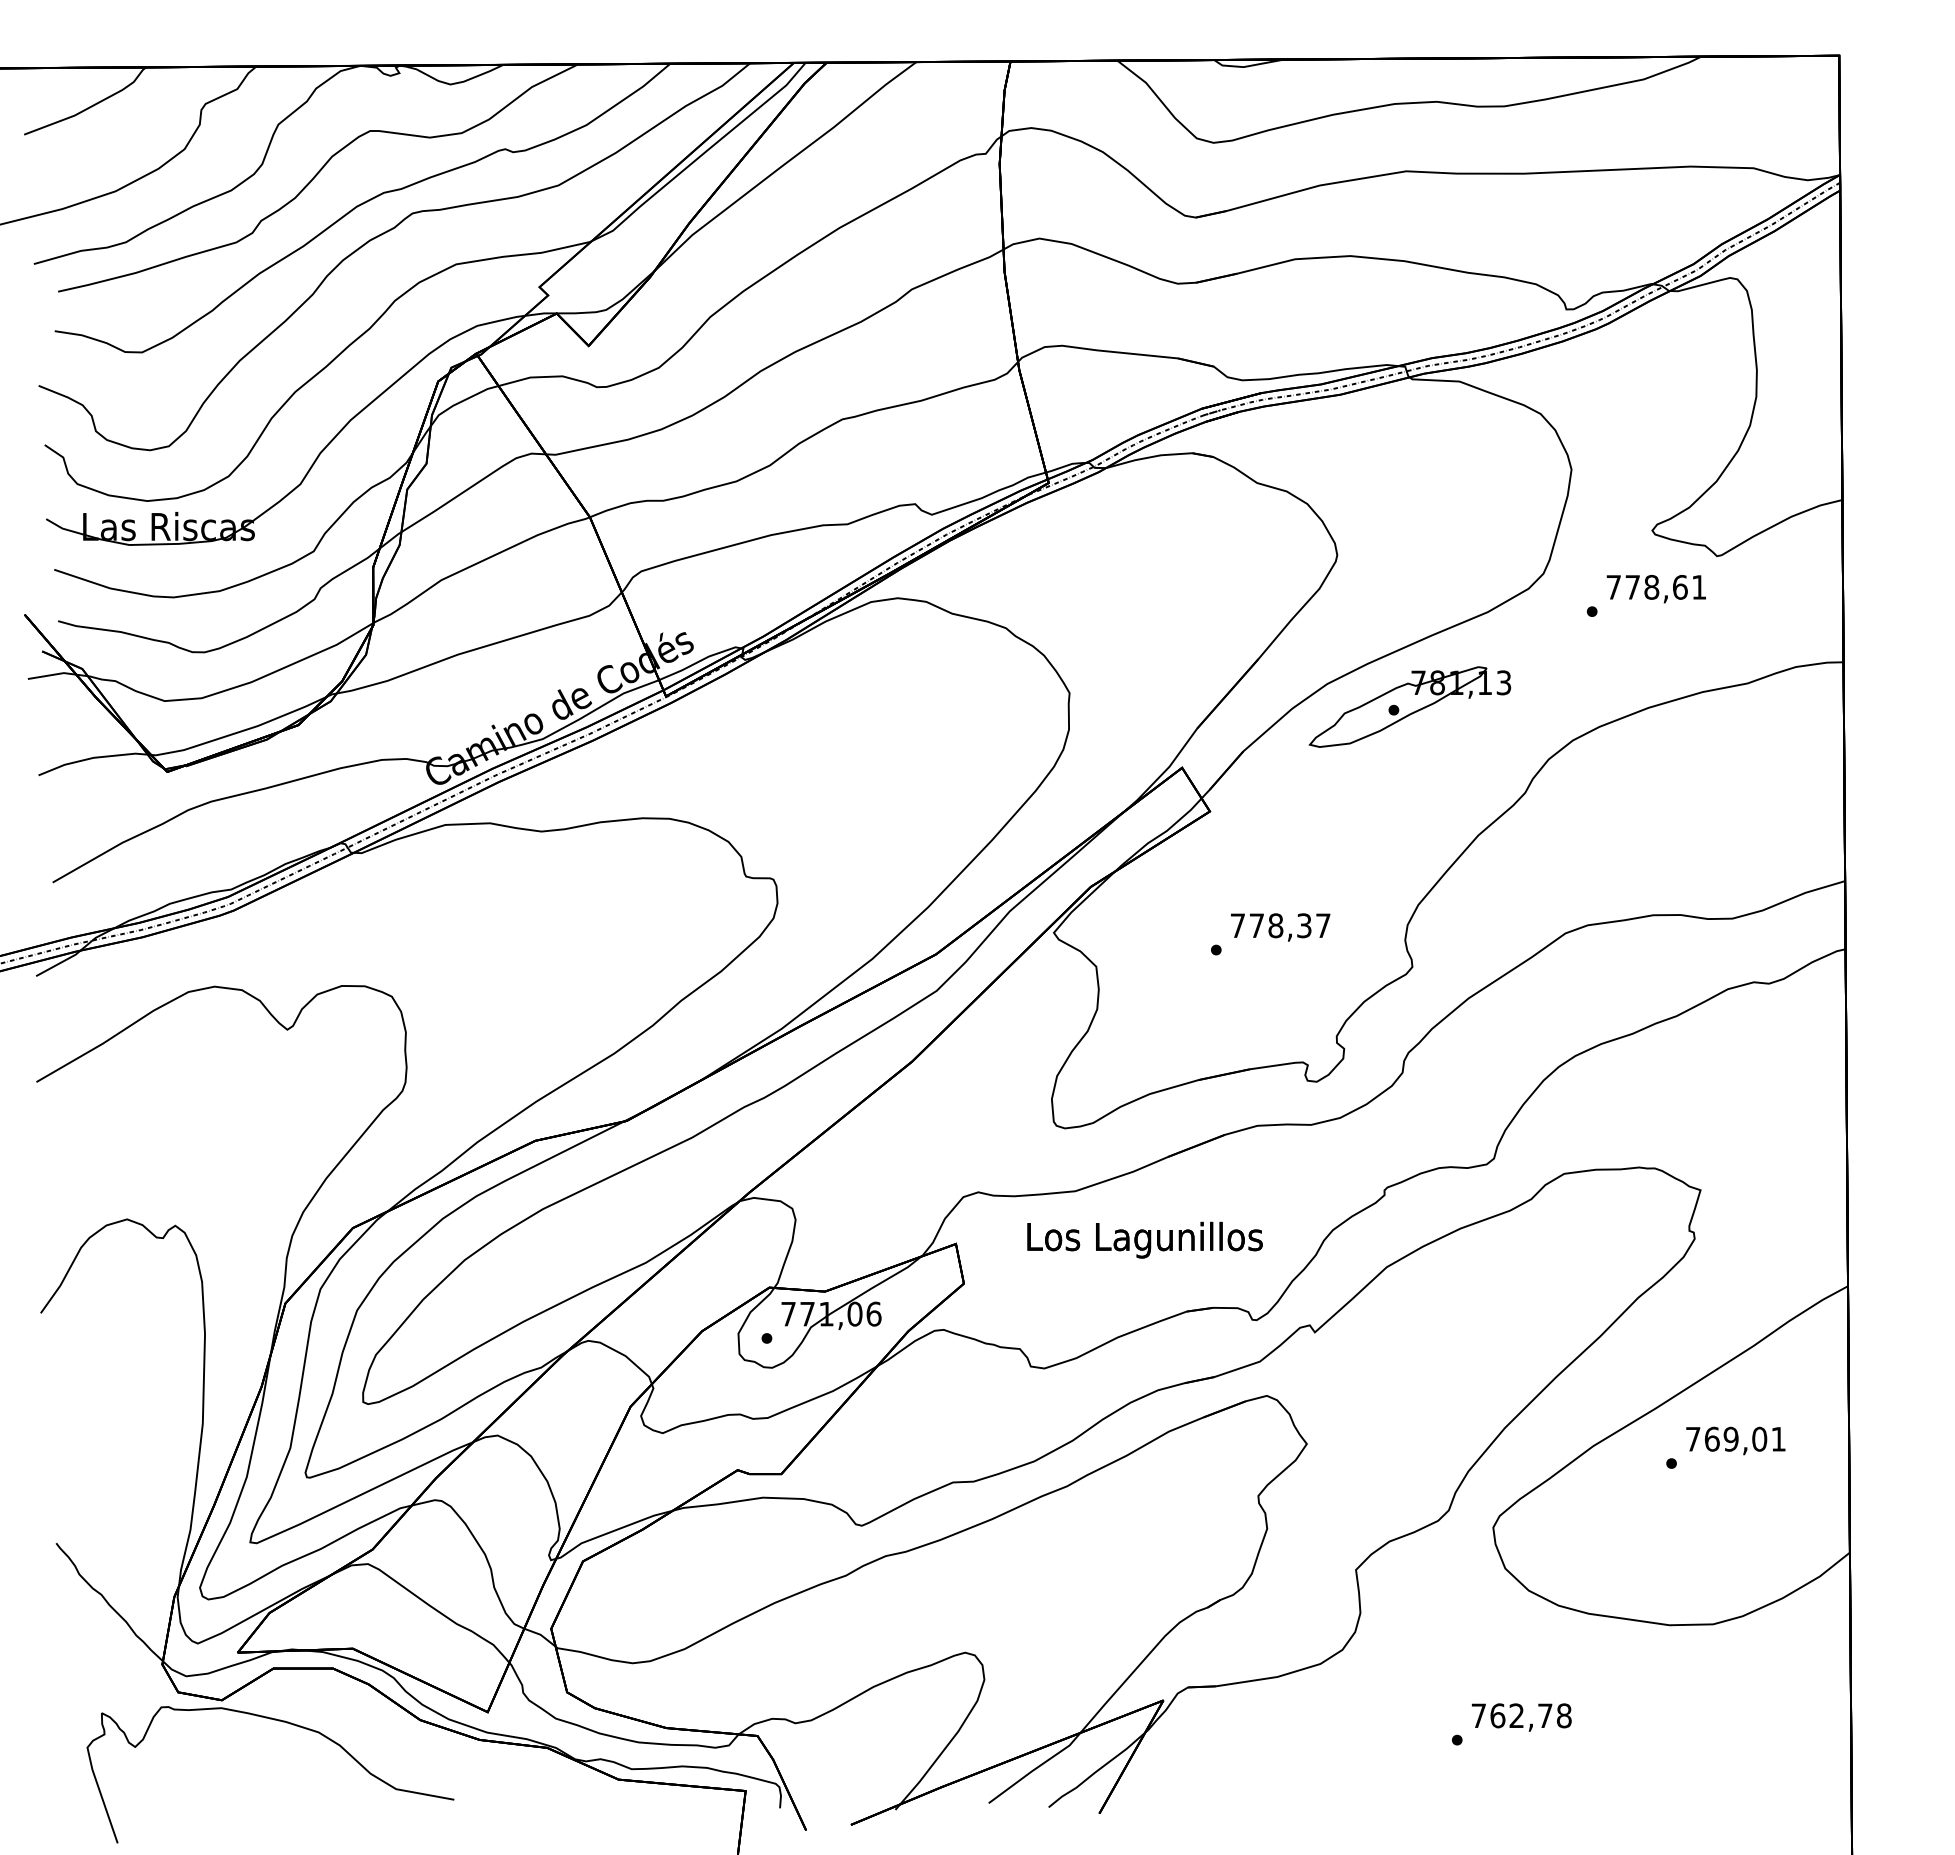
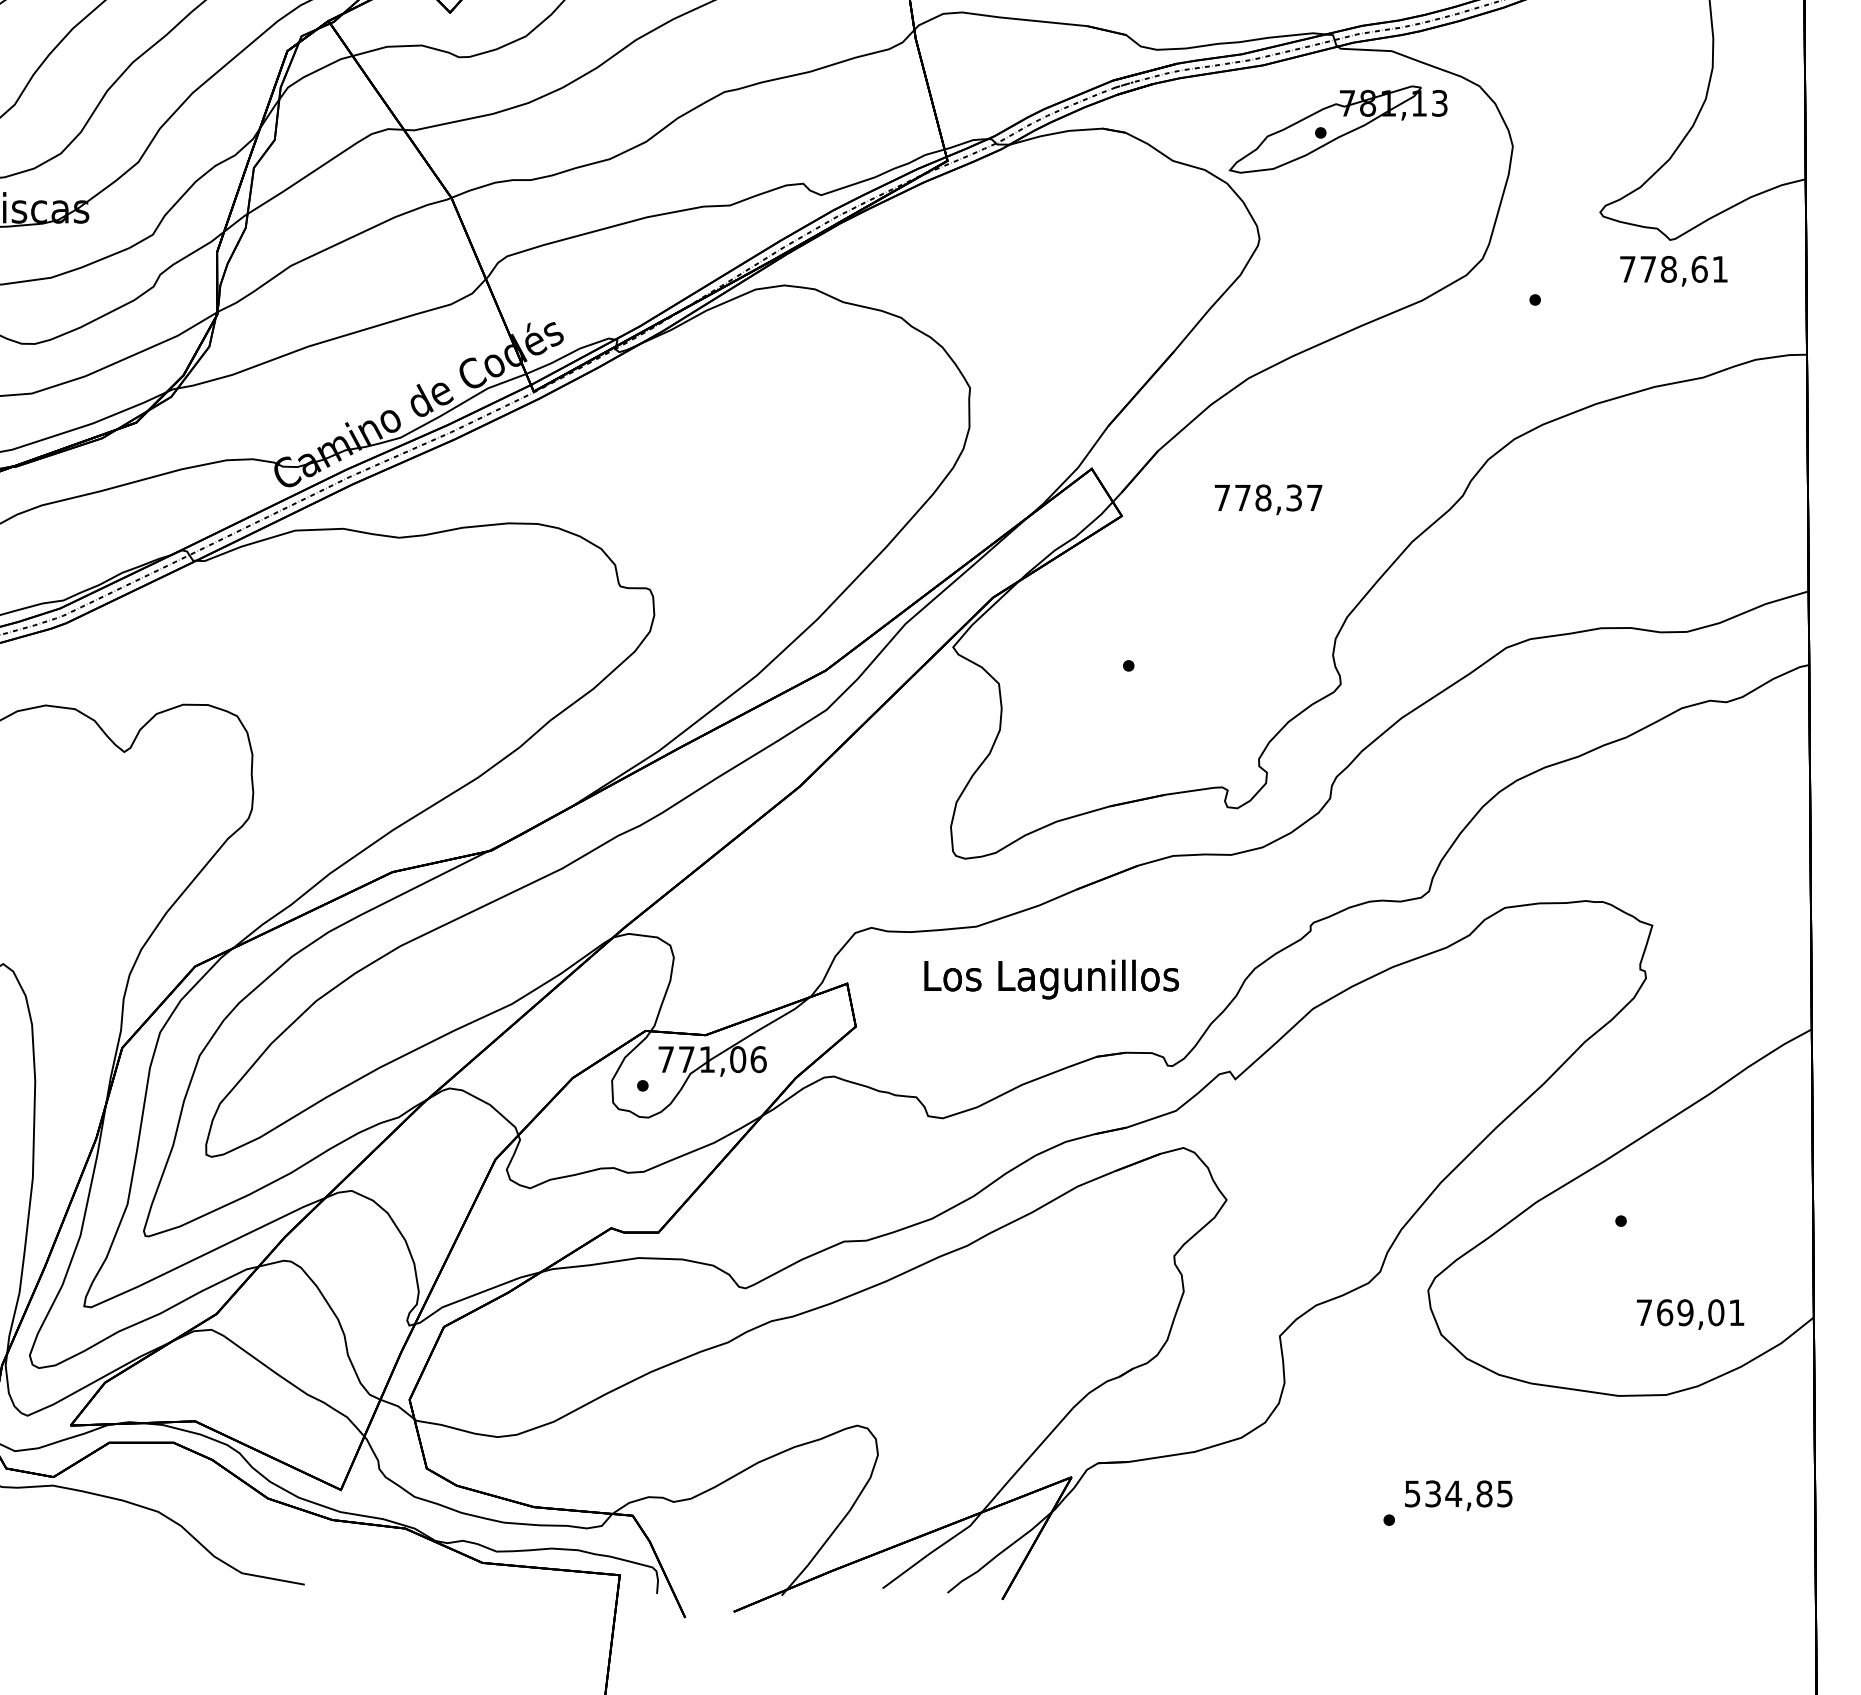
text: (1655, 589) -> (1672, 271), moved
part: (1409, 706) -> (1337, 128), moved
text: (1280, 927) -> (1268, 499), moved
text: (1735, 1440) -> (1690, 1314), moved
text: (1521, 1715) -> (1458, 1493), 762,78 -> 534,85

